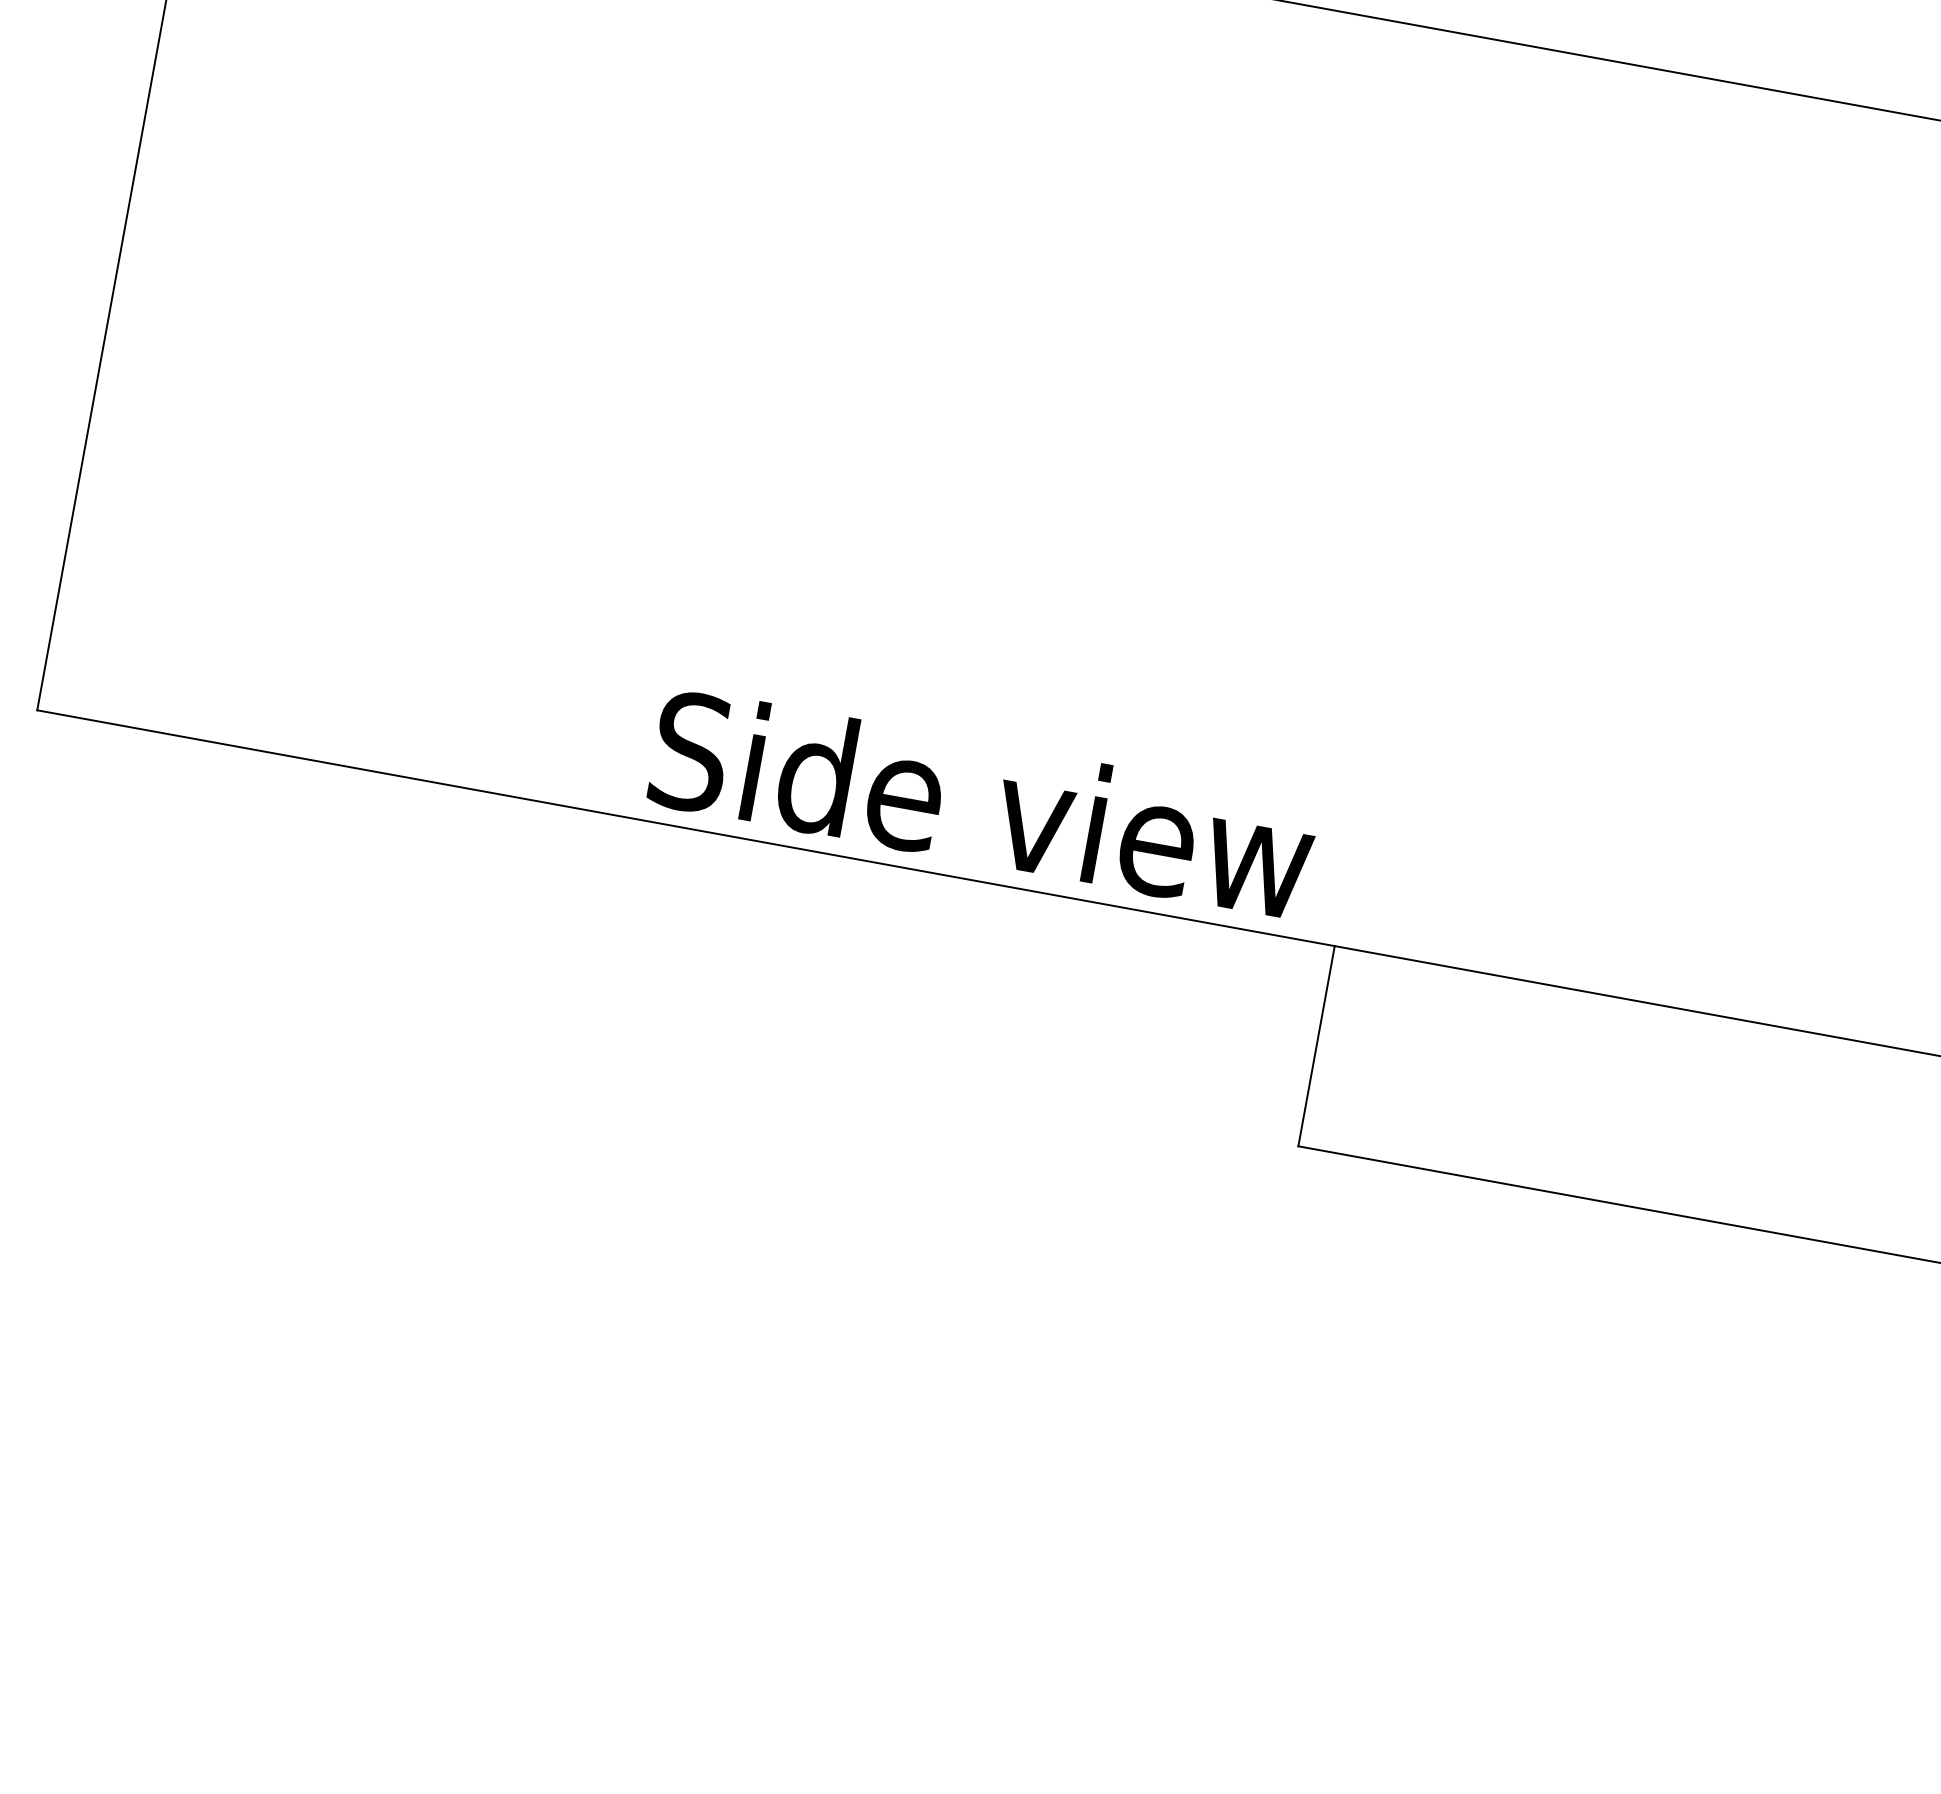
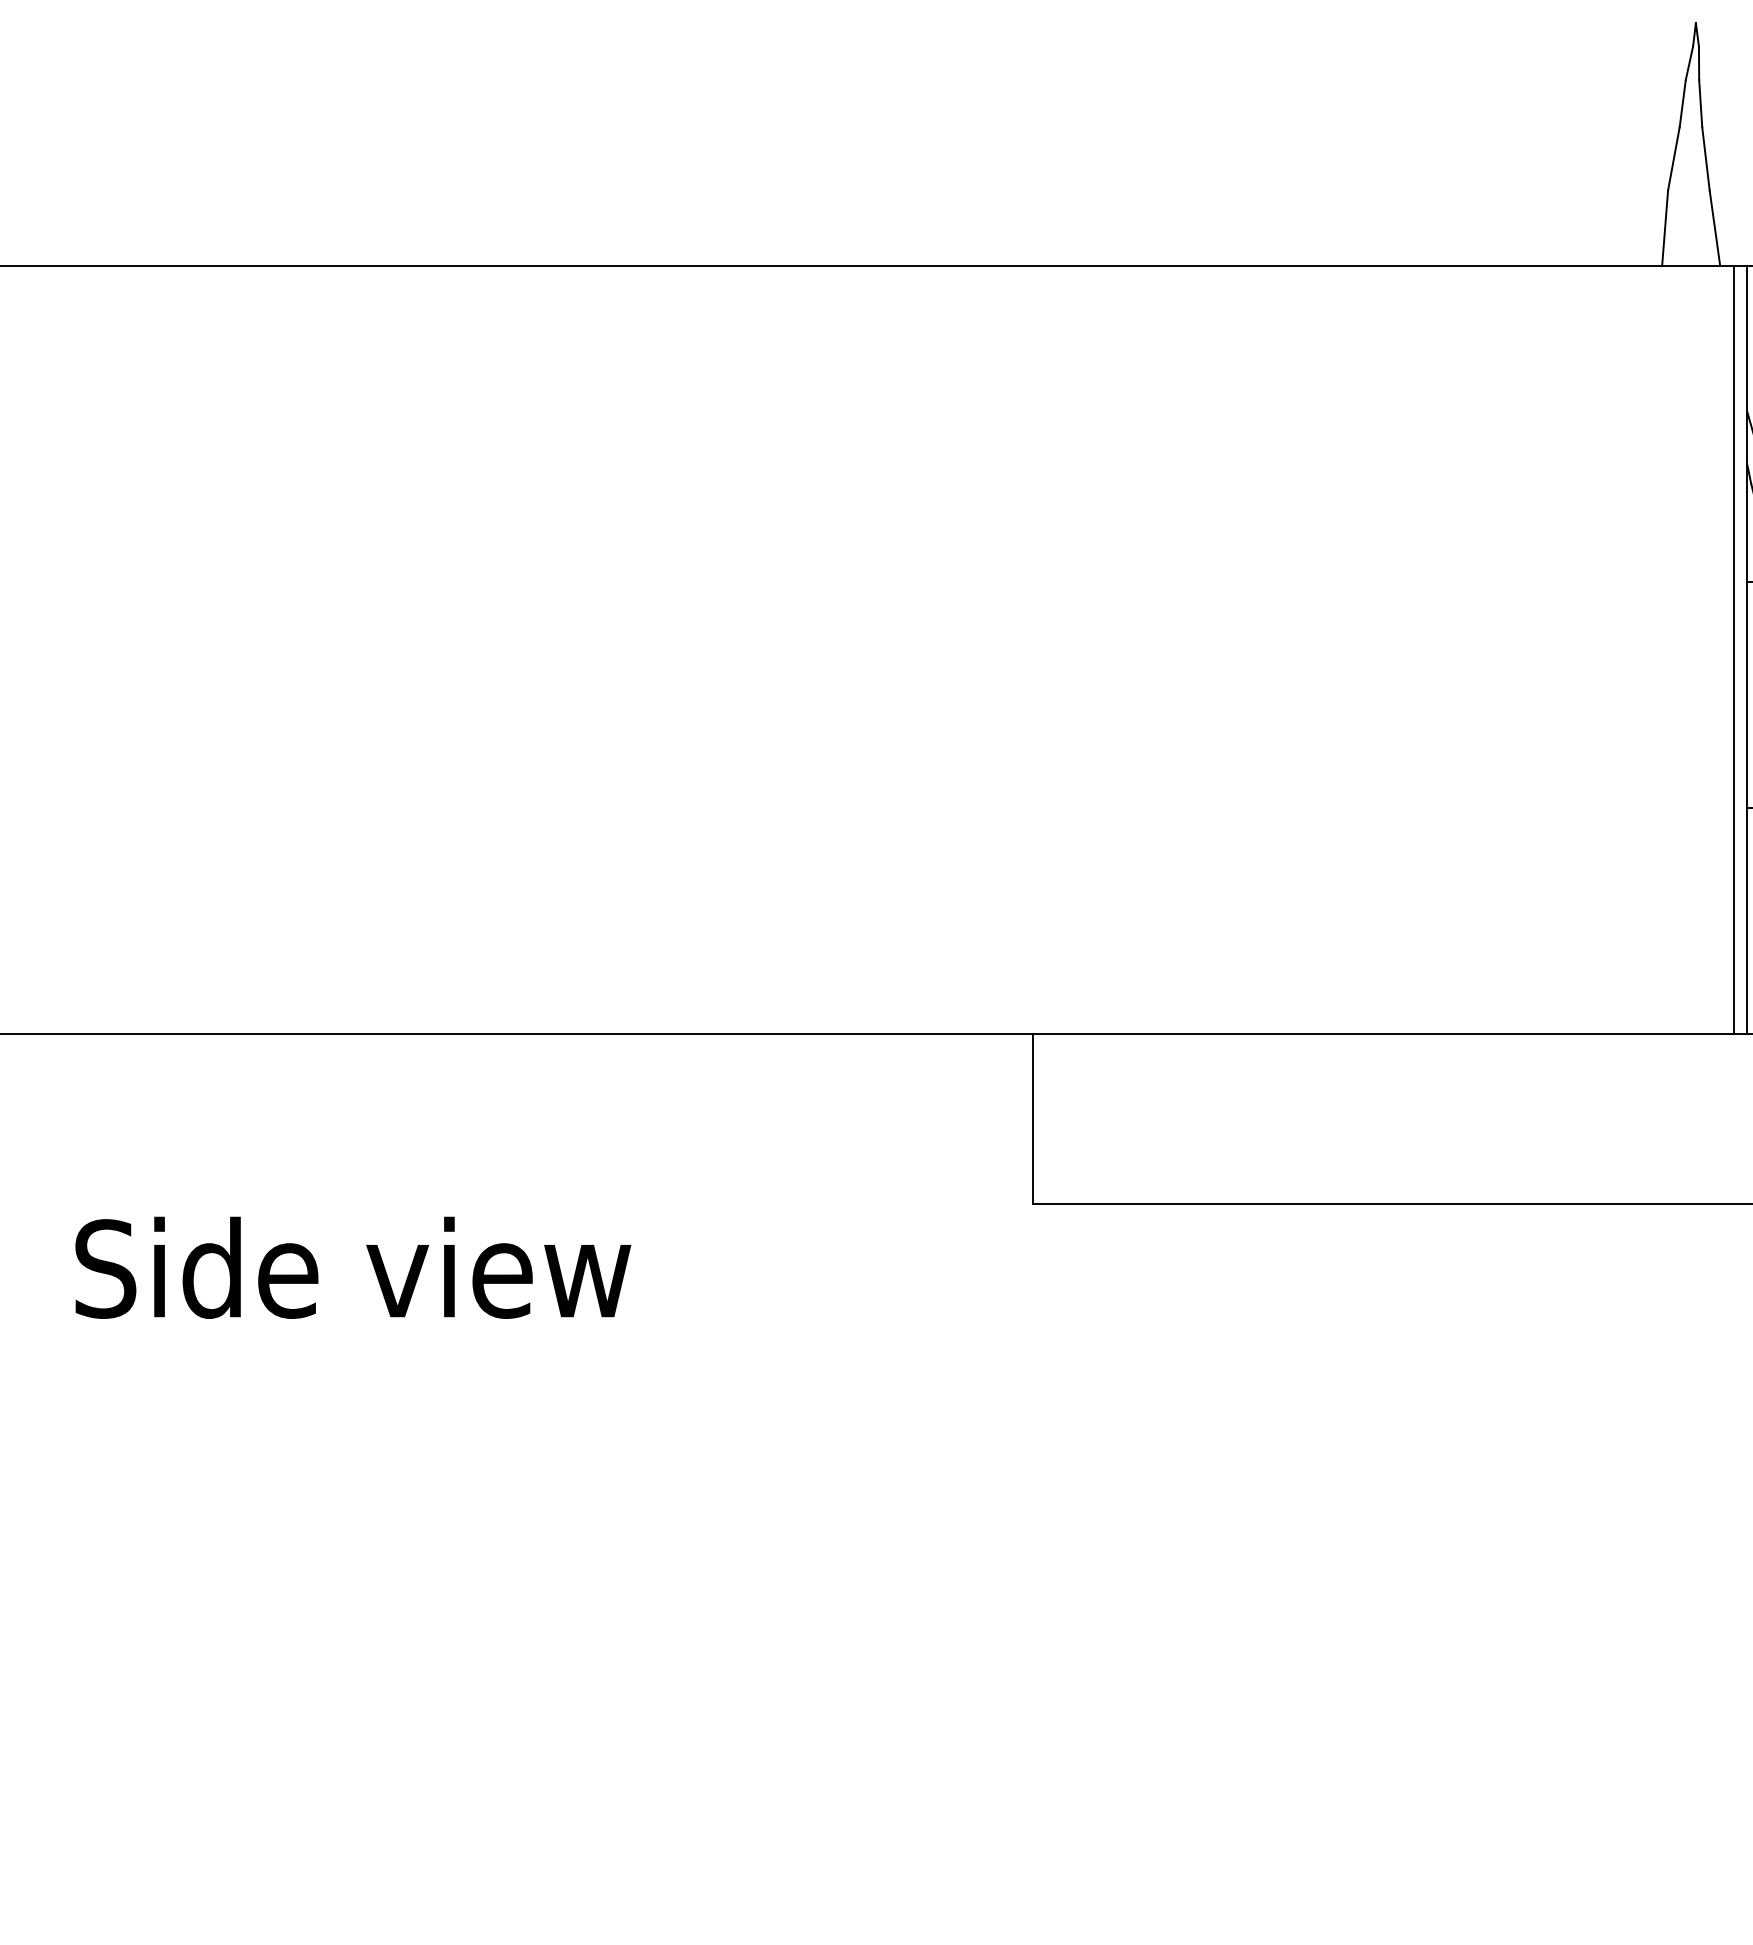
text: (983, 803) -> (353, 1267), moved

